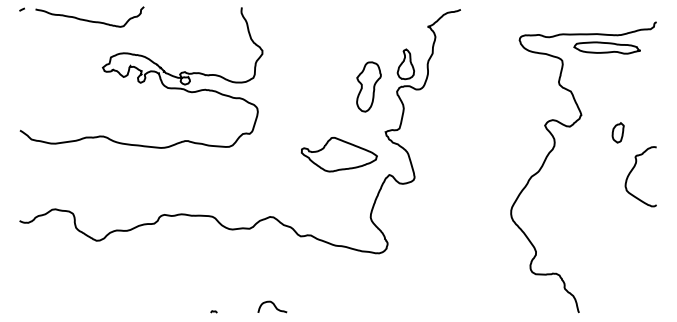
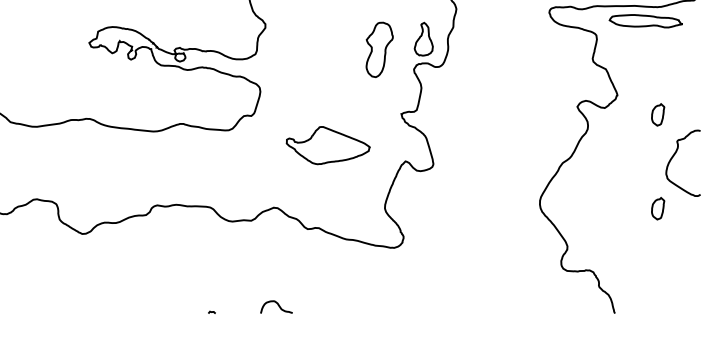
part: (368, 86) -> (379, 49), moved
part: (338, 154) -> (327, 145), moved
part: (617, 217) -> (657, 208), added

